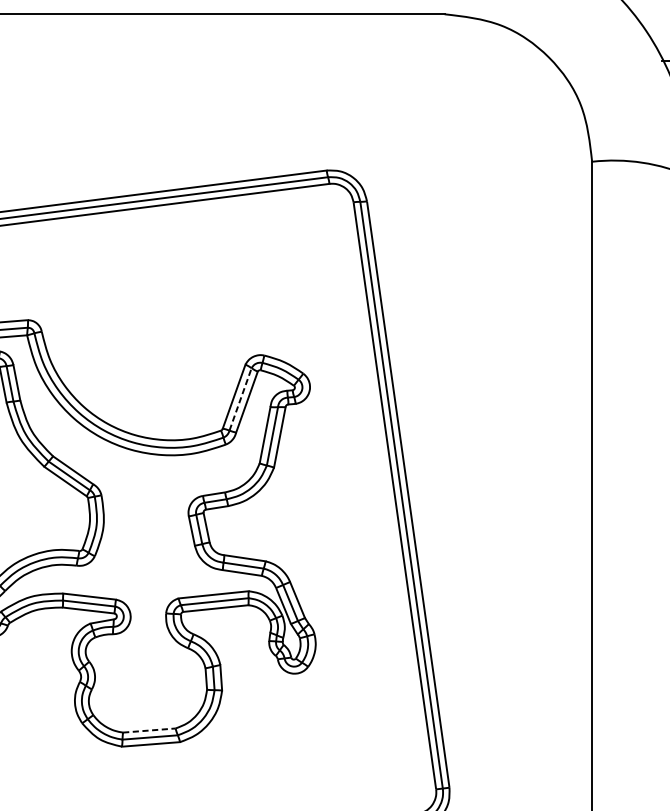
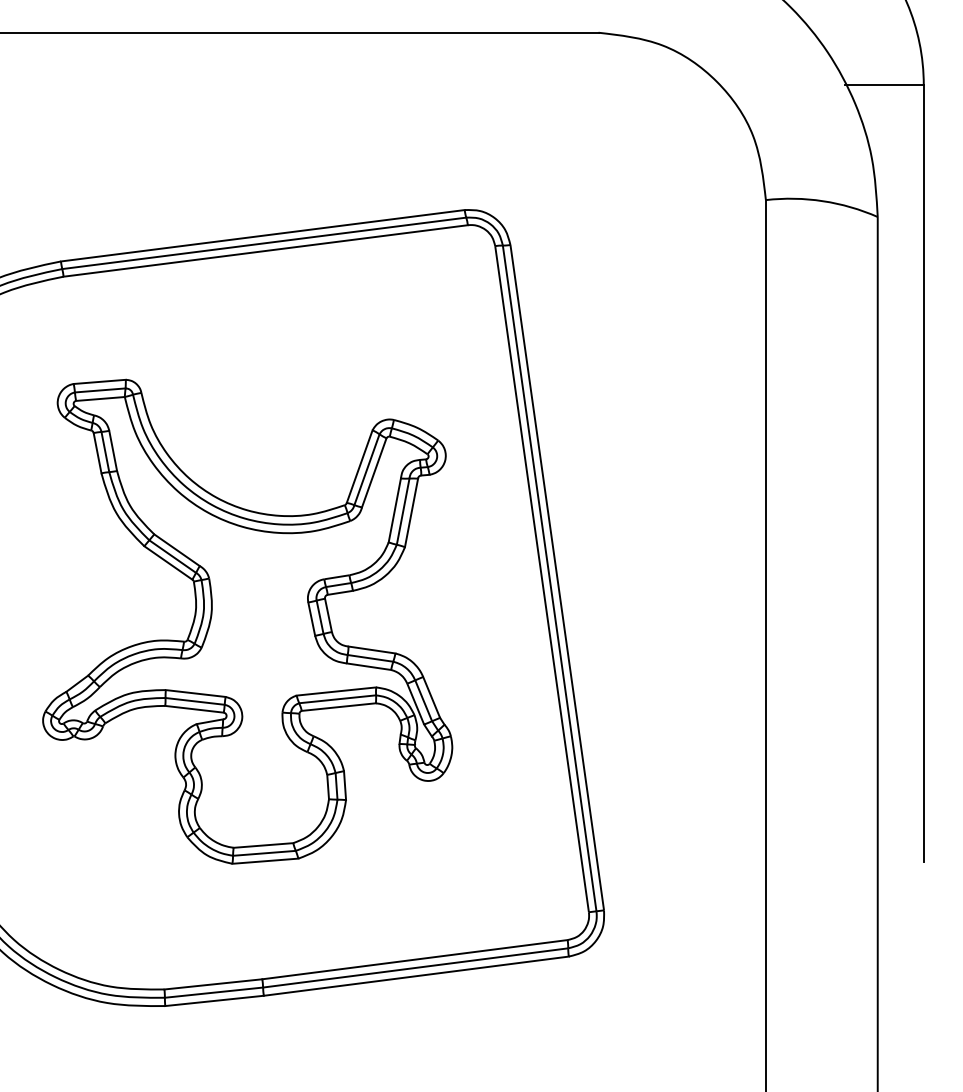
line: (240, 399) -> (366, 469), dashed -> solid
line: (149, 730) -> (263, 845), dashed -> solid

